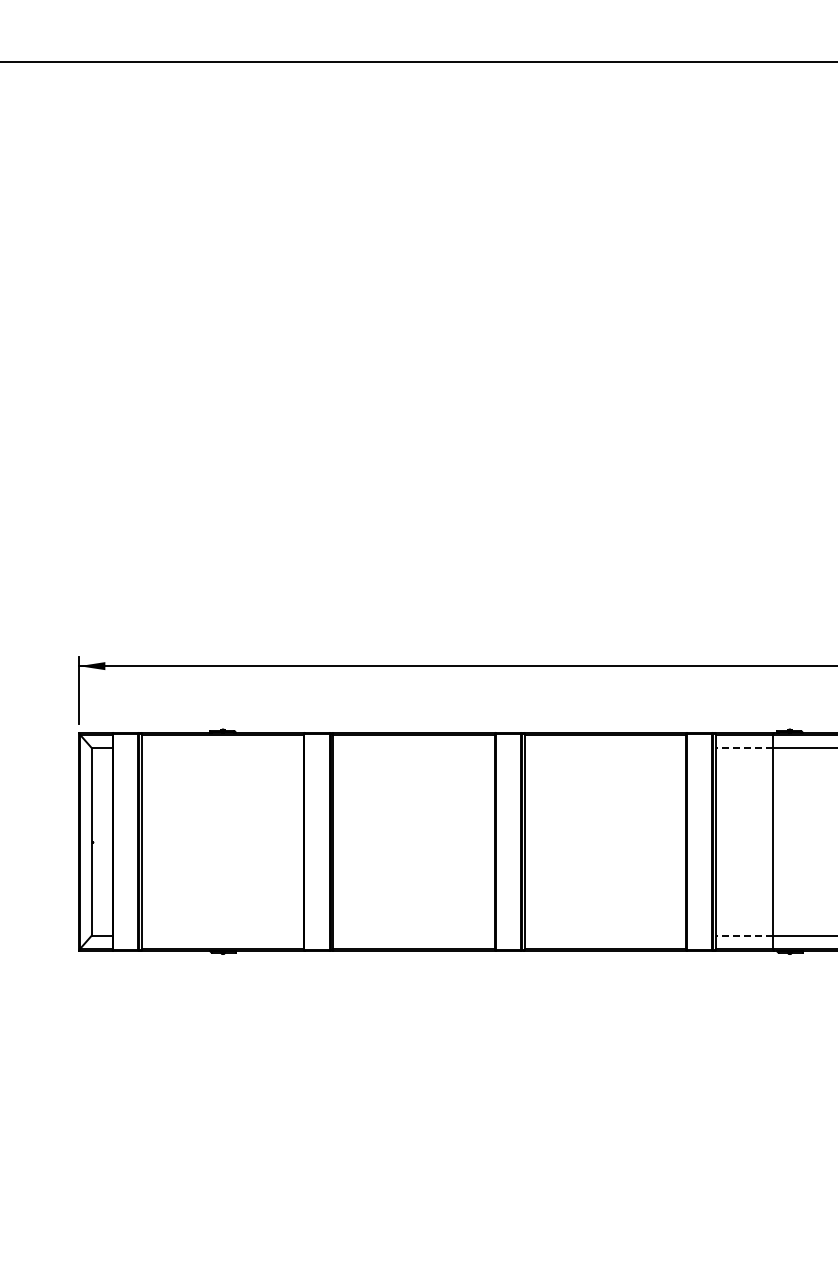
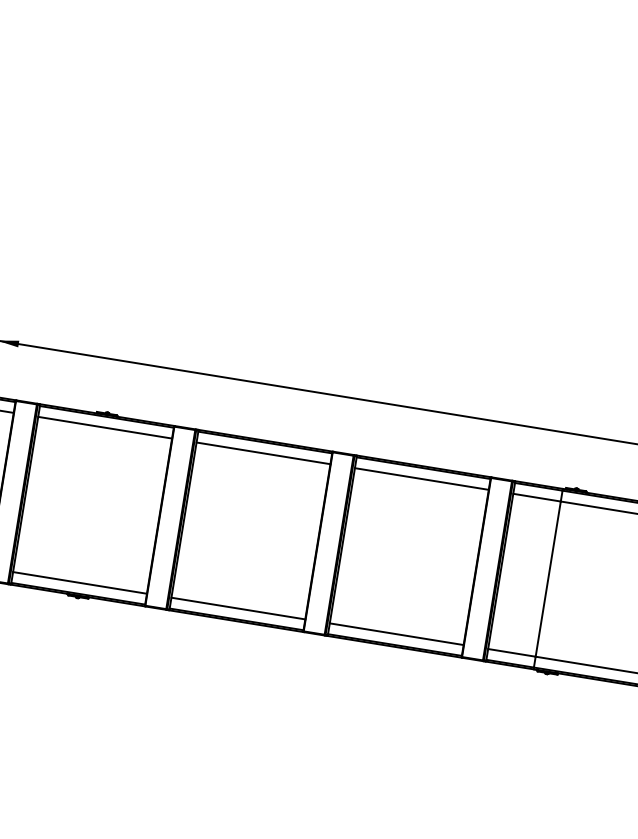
line: (222, 748) -> (104, 427), added
line: (414, 748) -> (263, 453), added
line: (605, 748) -> (421, 479), added
line: (744, 748) -> (536, 497), dashed -> solid
line: (222, 935) -> (79, 582), added
line: (414, 935) -> (238, 608), added
line: (605, 935) -> (396, 634), added
line: (744, 935) -> (511, 652), dashed -> solid

